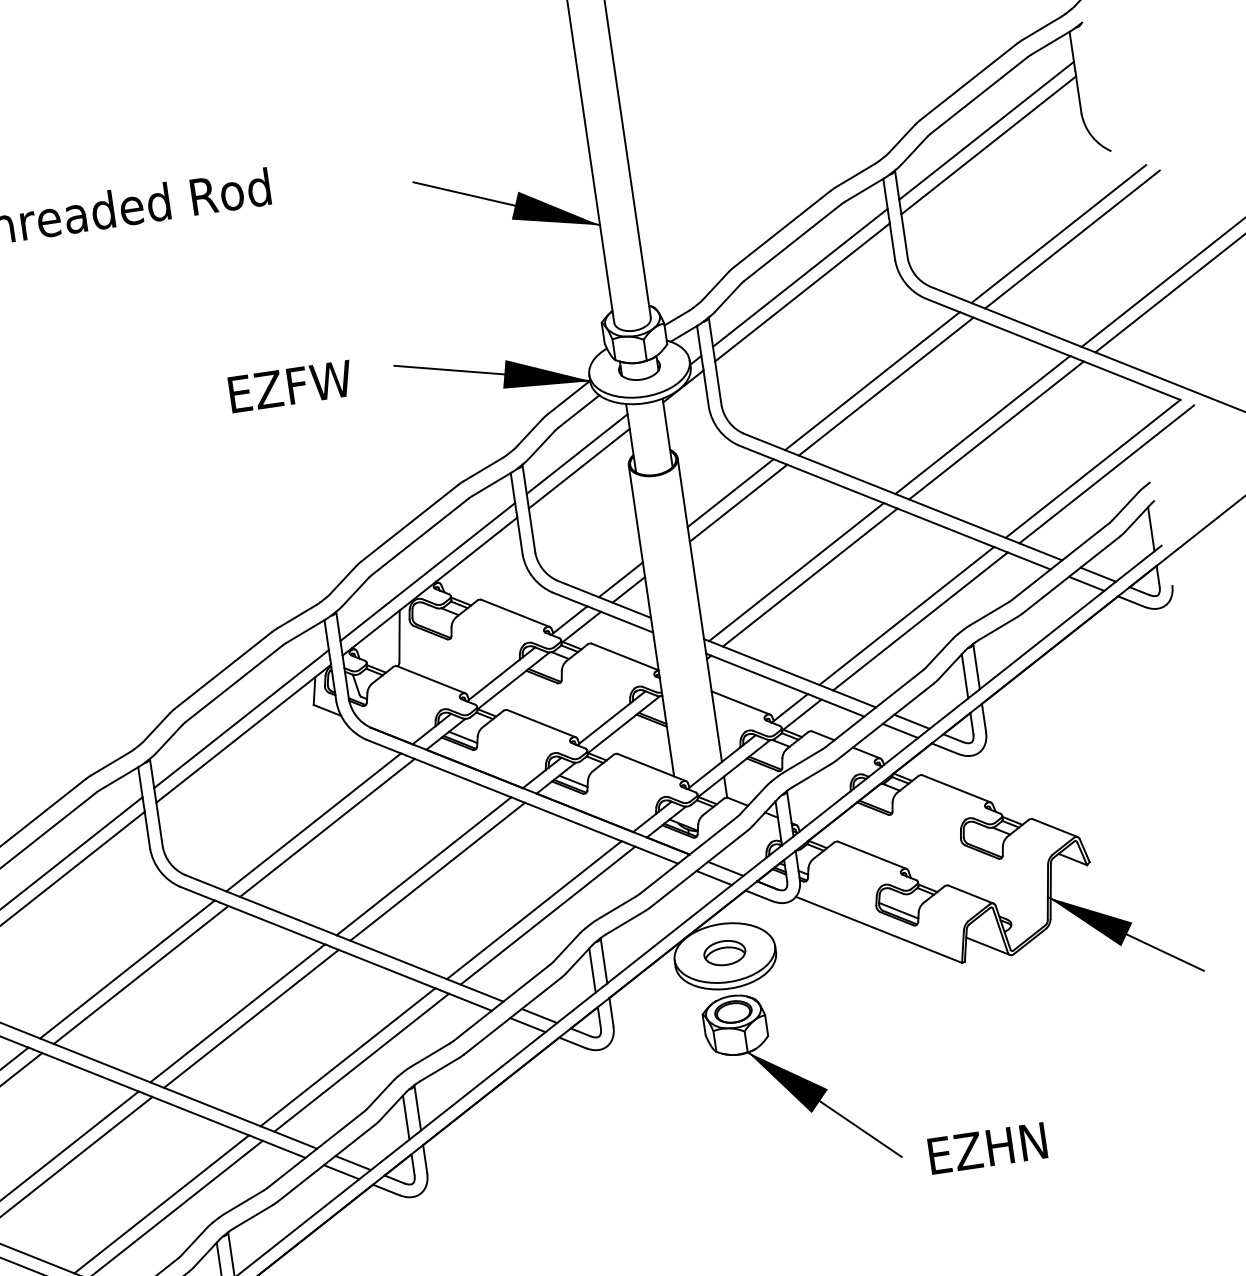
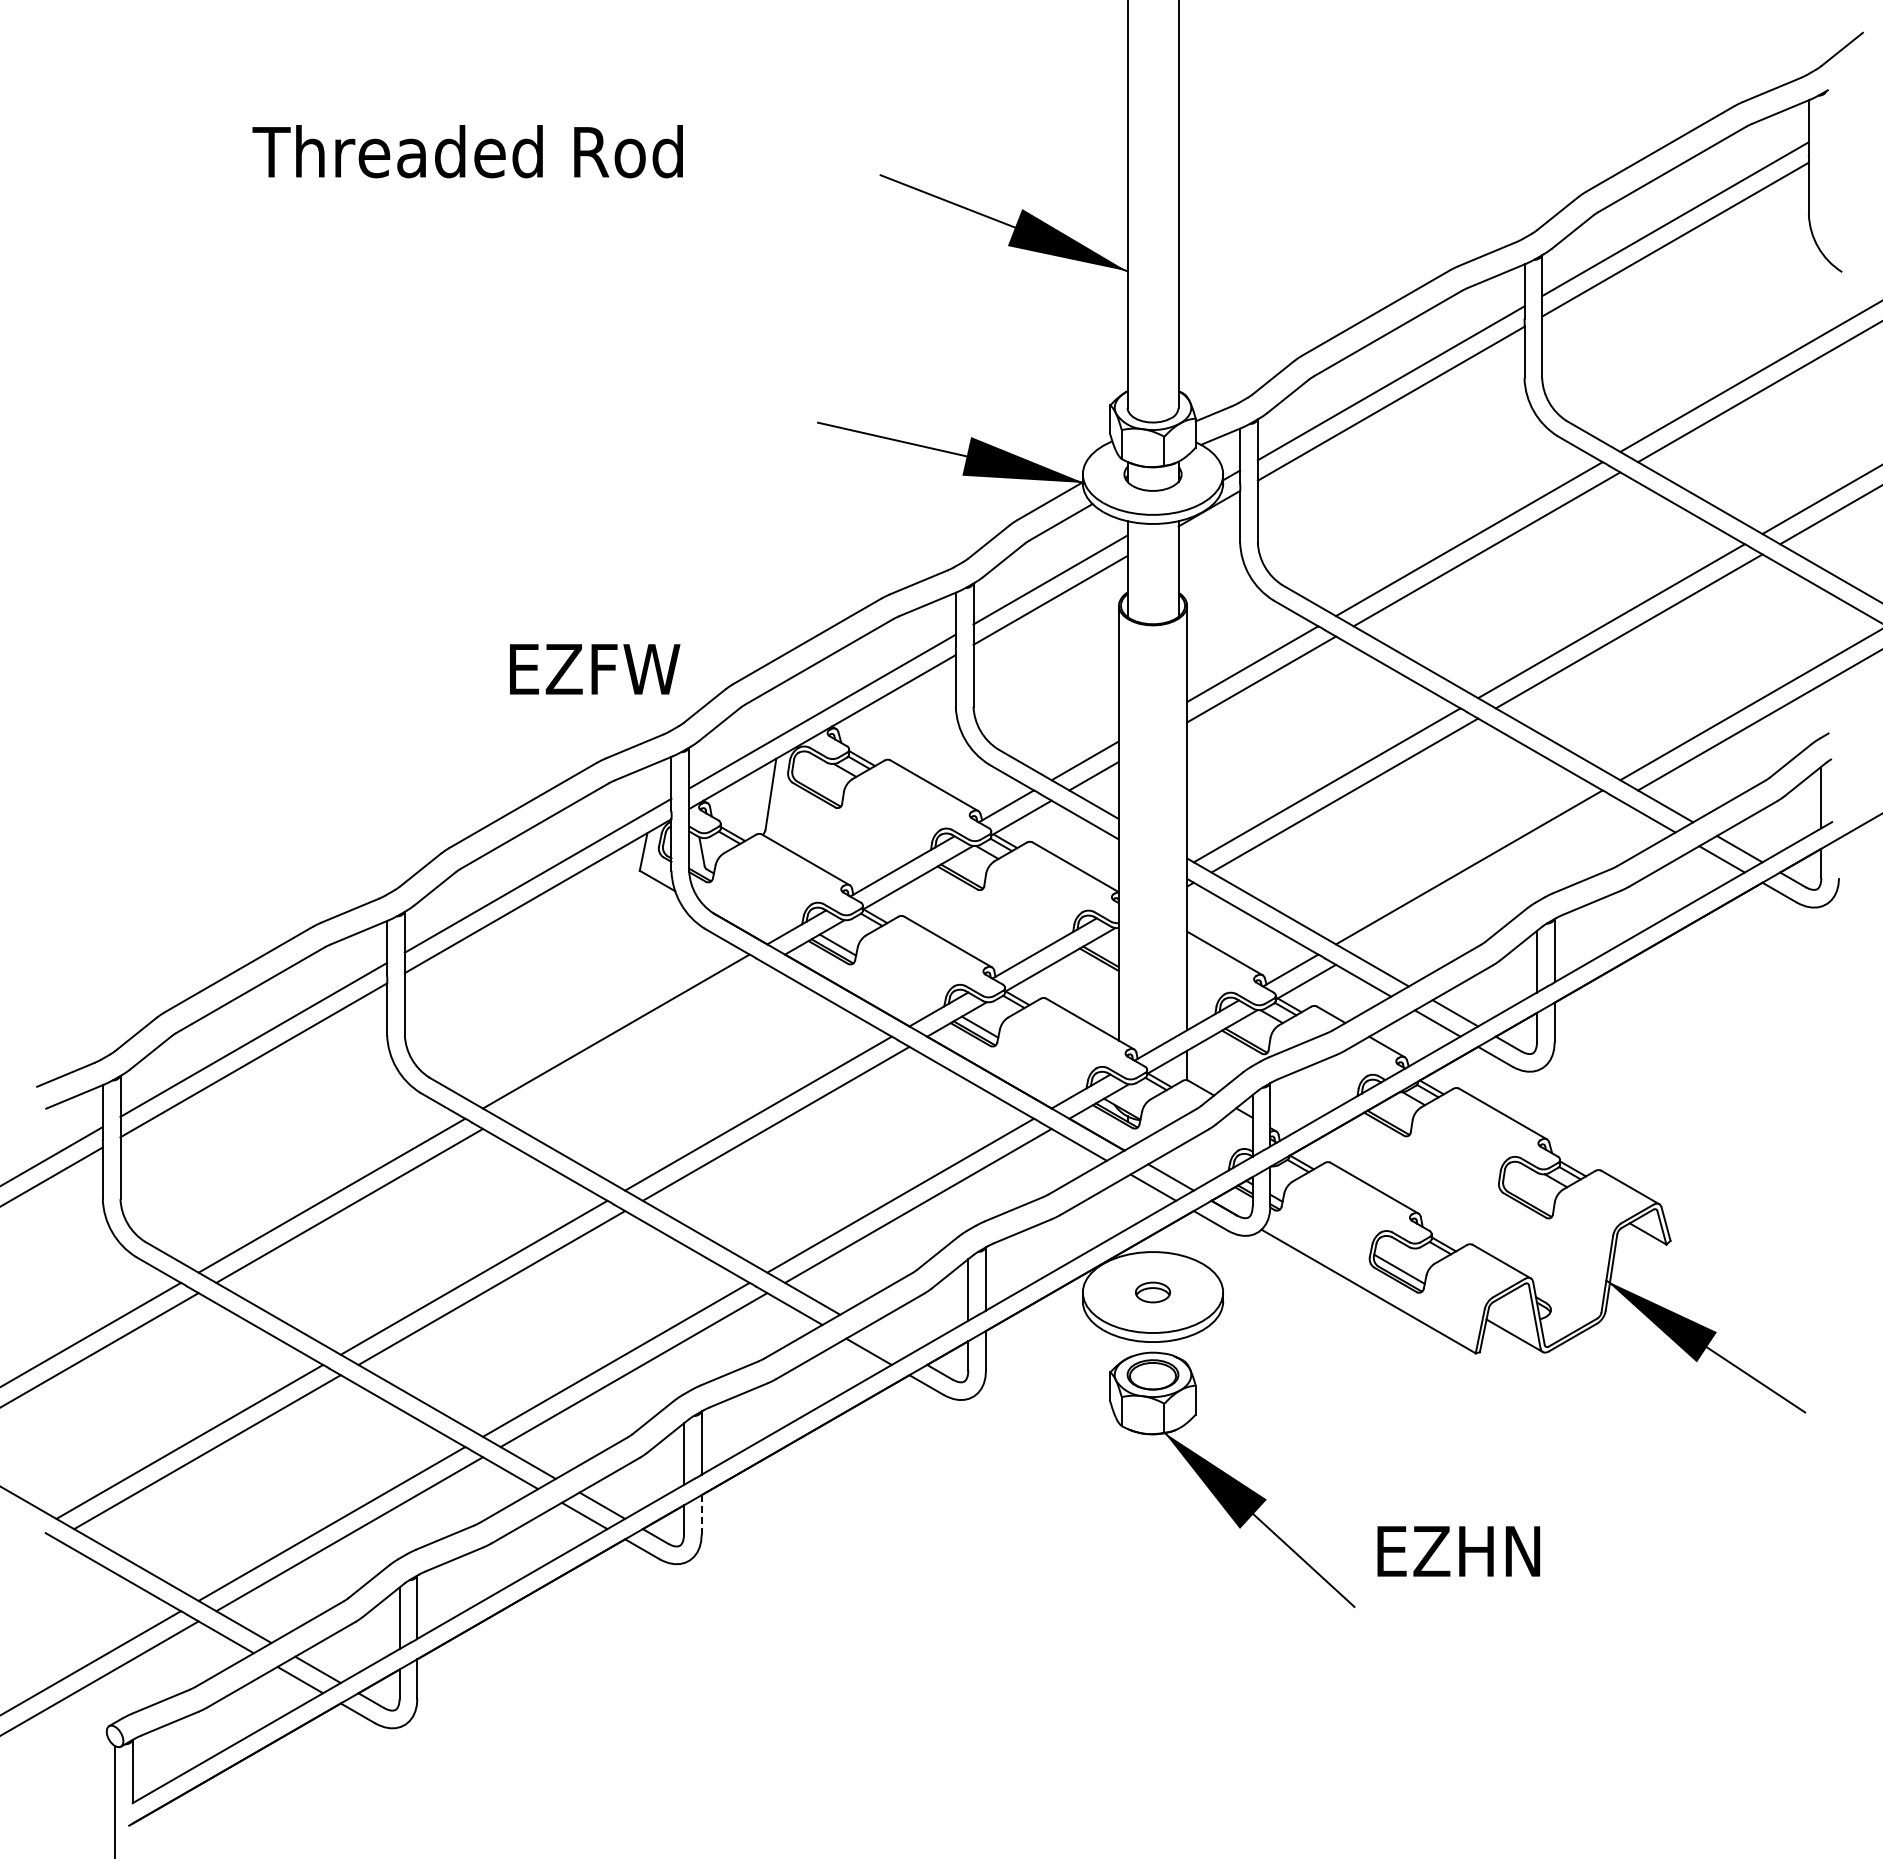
text: (291, 386) -> (595, 669), moved
line: (920, 621) -> (1486, 877), removed
line: (327, 827) -> (633, 1041), removed
part: (724, 953) -> (1152, 1292), size x0.6
line: (539, 1015) -> (886, 1341), removed
text: (987, 1148) -> (1458, 1551), moved
line: (425, 1158) -> (701, 1514), solid -> dashed

